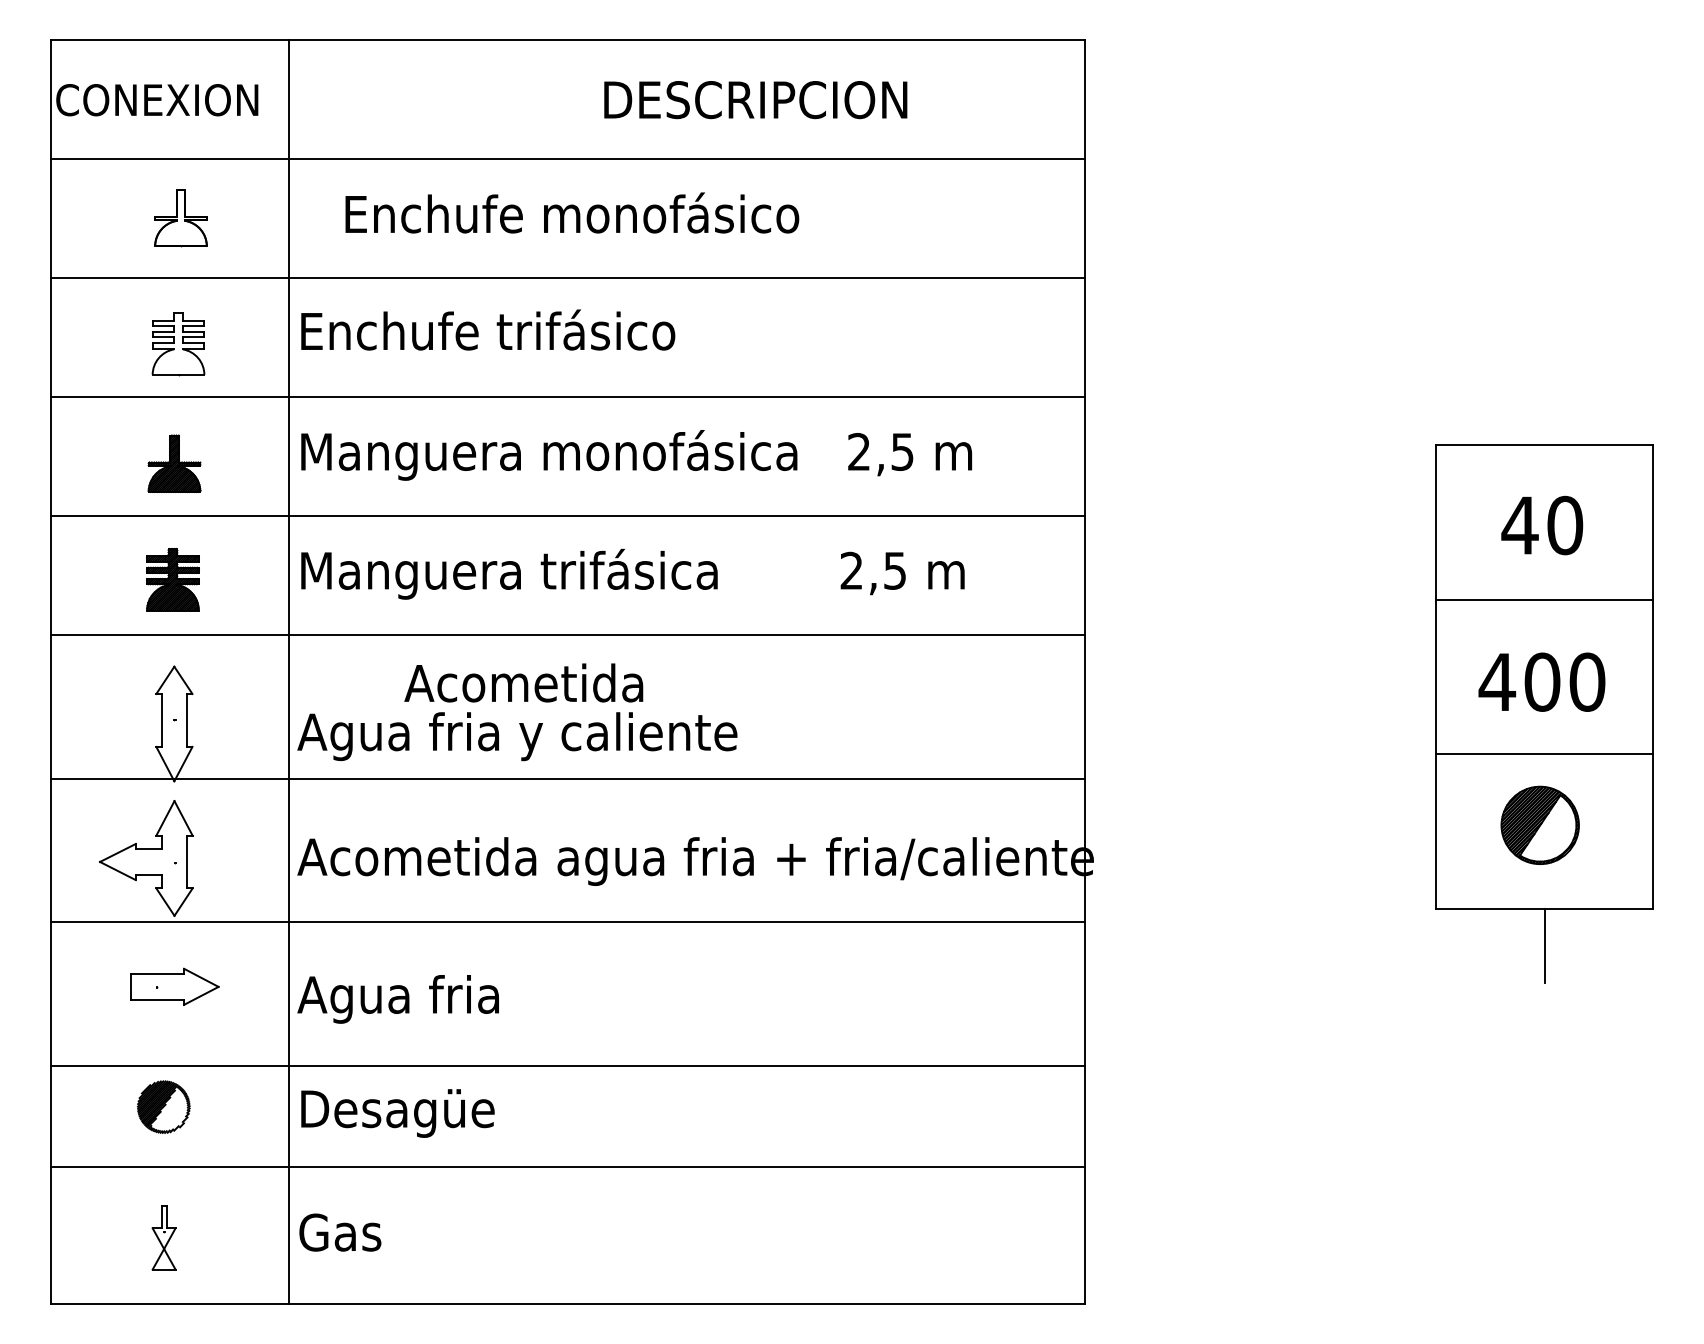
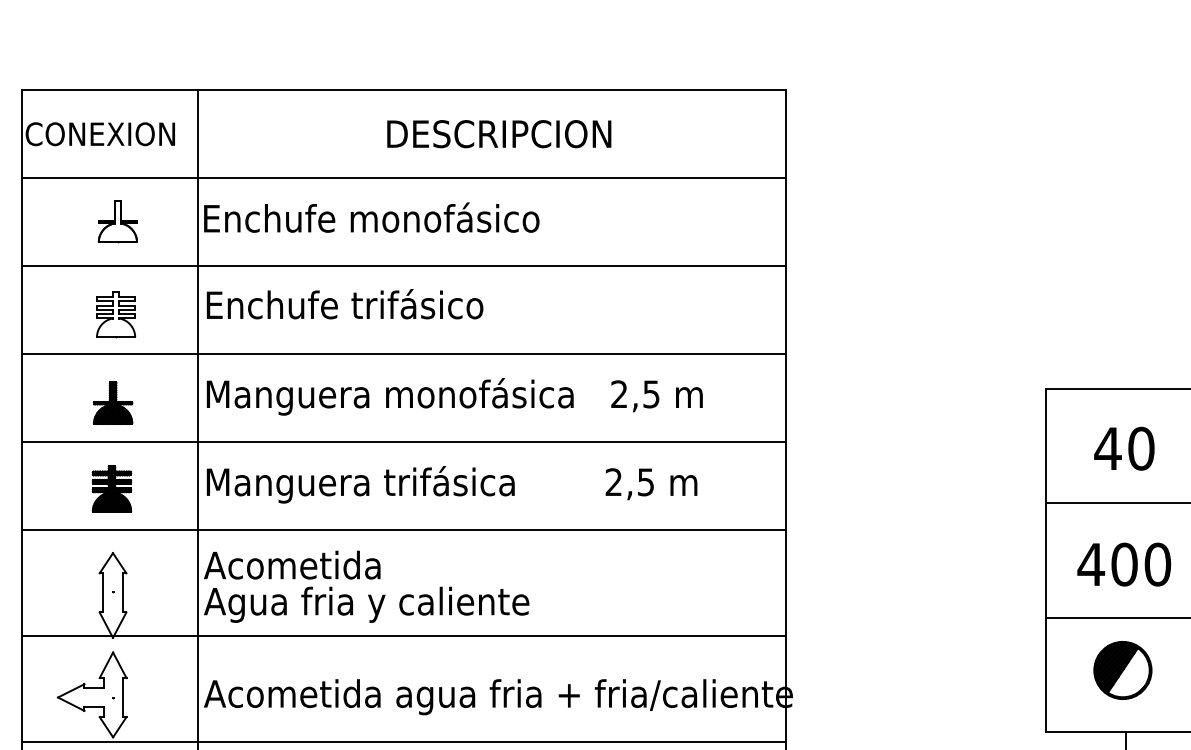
text: (755, 100) -> (499, 134), moved
text: (572, 212) -> (371, 217), moved
text: (523, 682) -> (292, 564), moved

